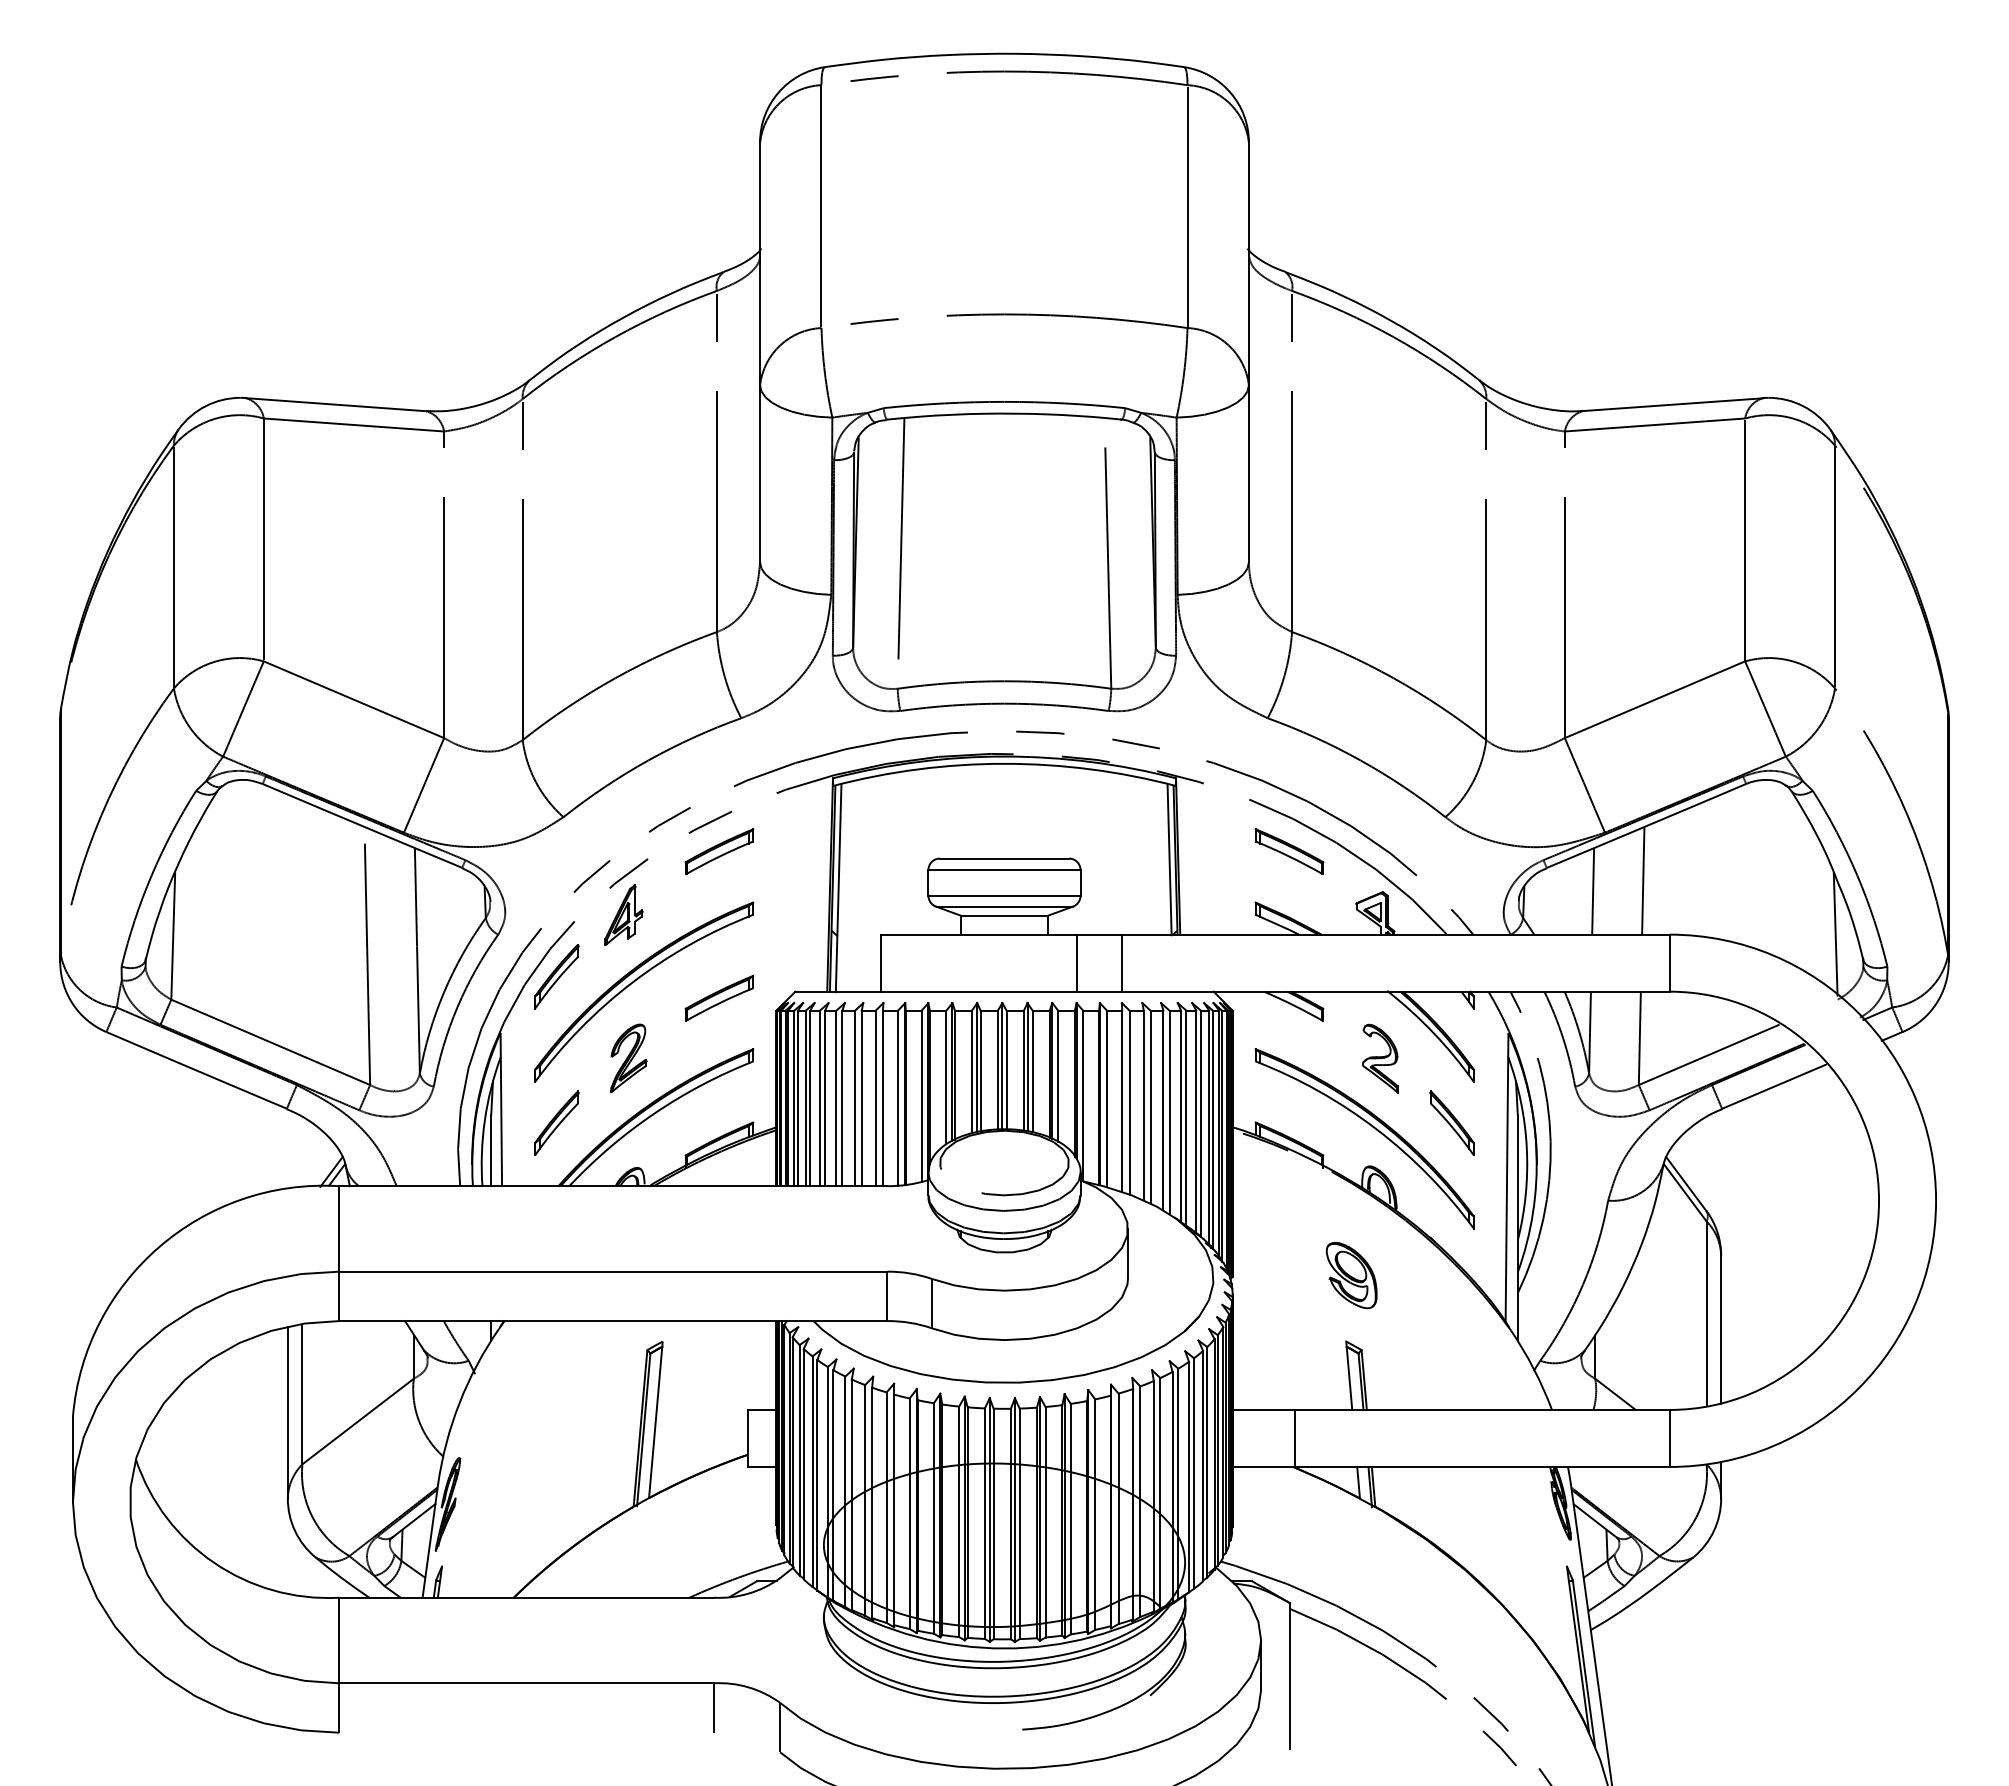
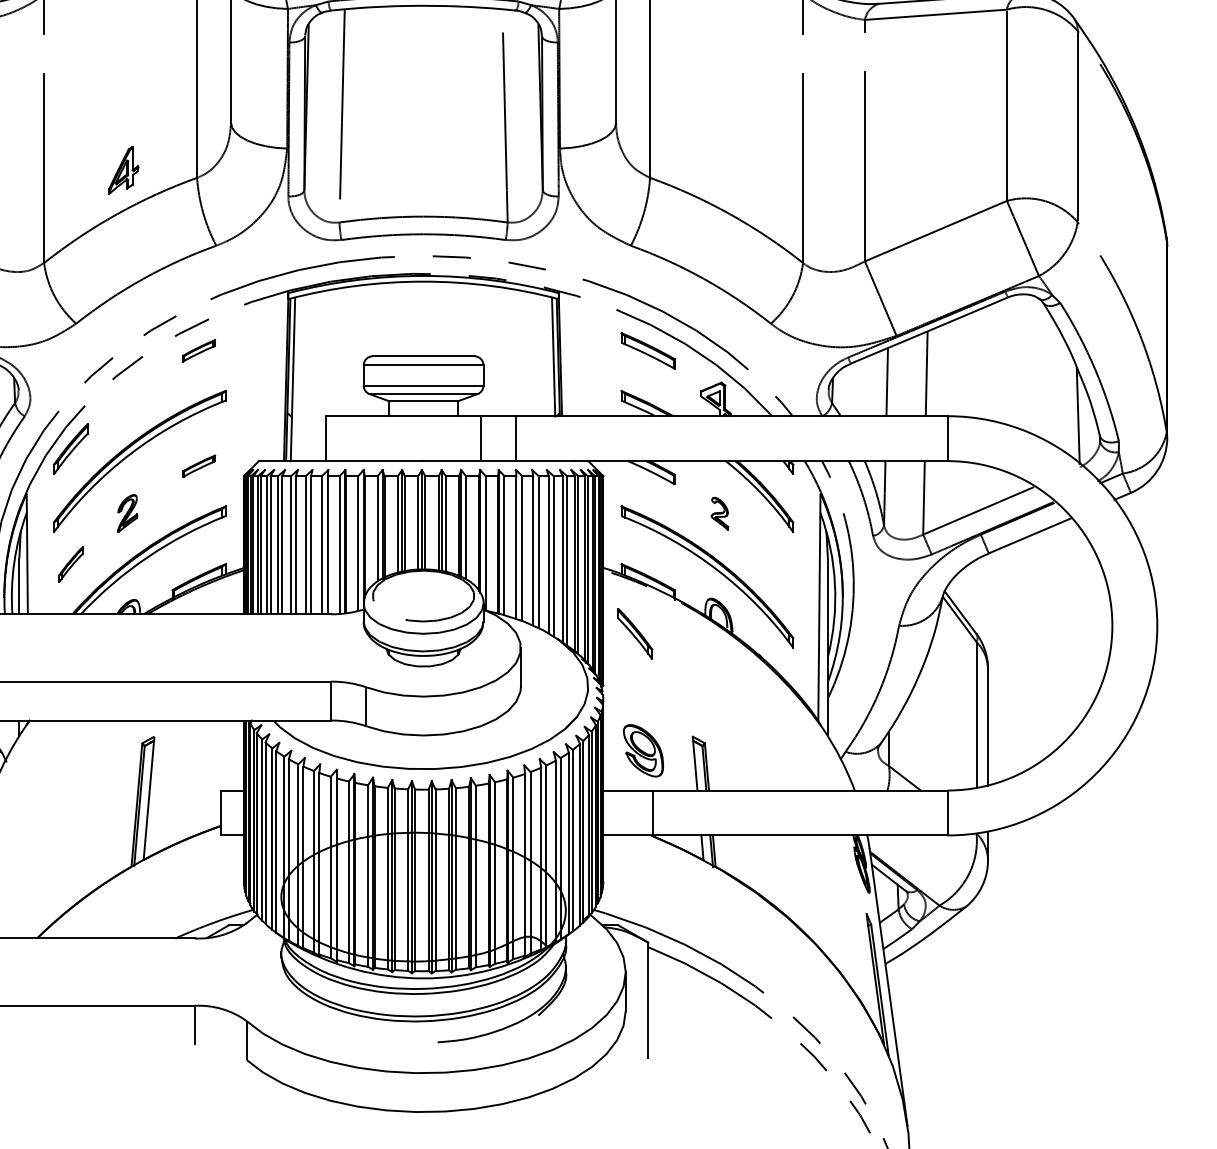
part: (719, 851) -> (199, 350), size x0.6
part: (623, 914) -> (123, 169), moved
part: (719, 997) -> (199, 465), size x0.6
part: (628, 1058) -> (127, 513), size x0.7
part: (1380, 1058) -> (719, 513), size x0.6
part: (556, 1122) -> (70, 564), size x0.7
part: (1451, 1122) -> (634, 633), moved
part: (1351, 1275) -> (643, 750), moved

